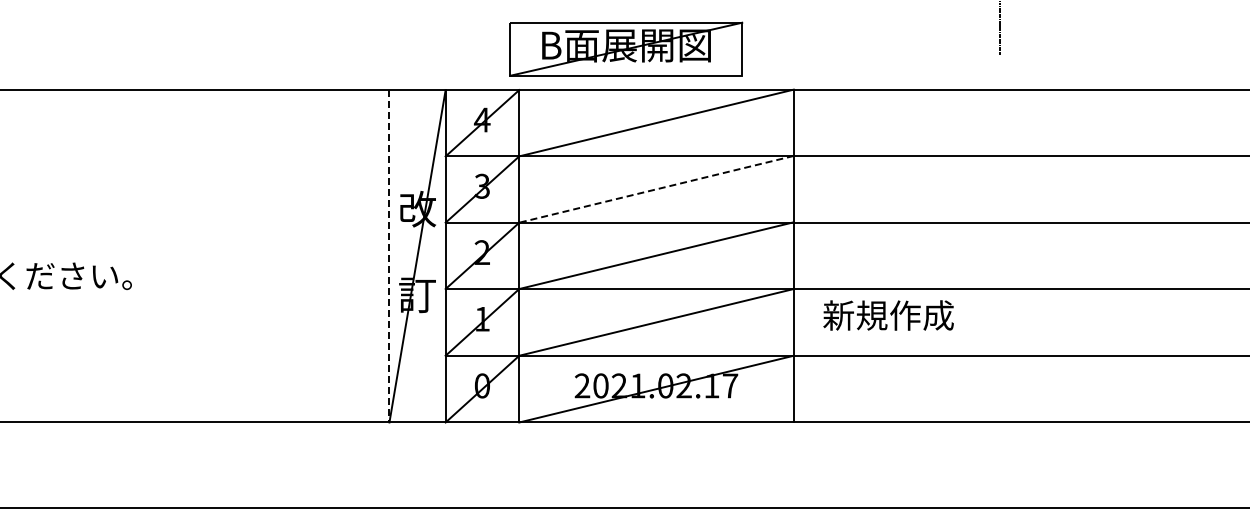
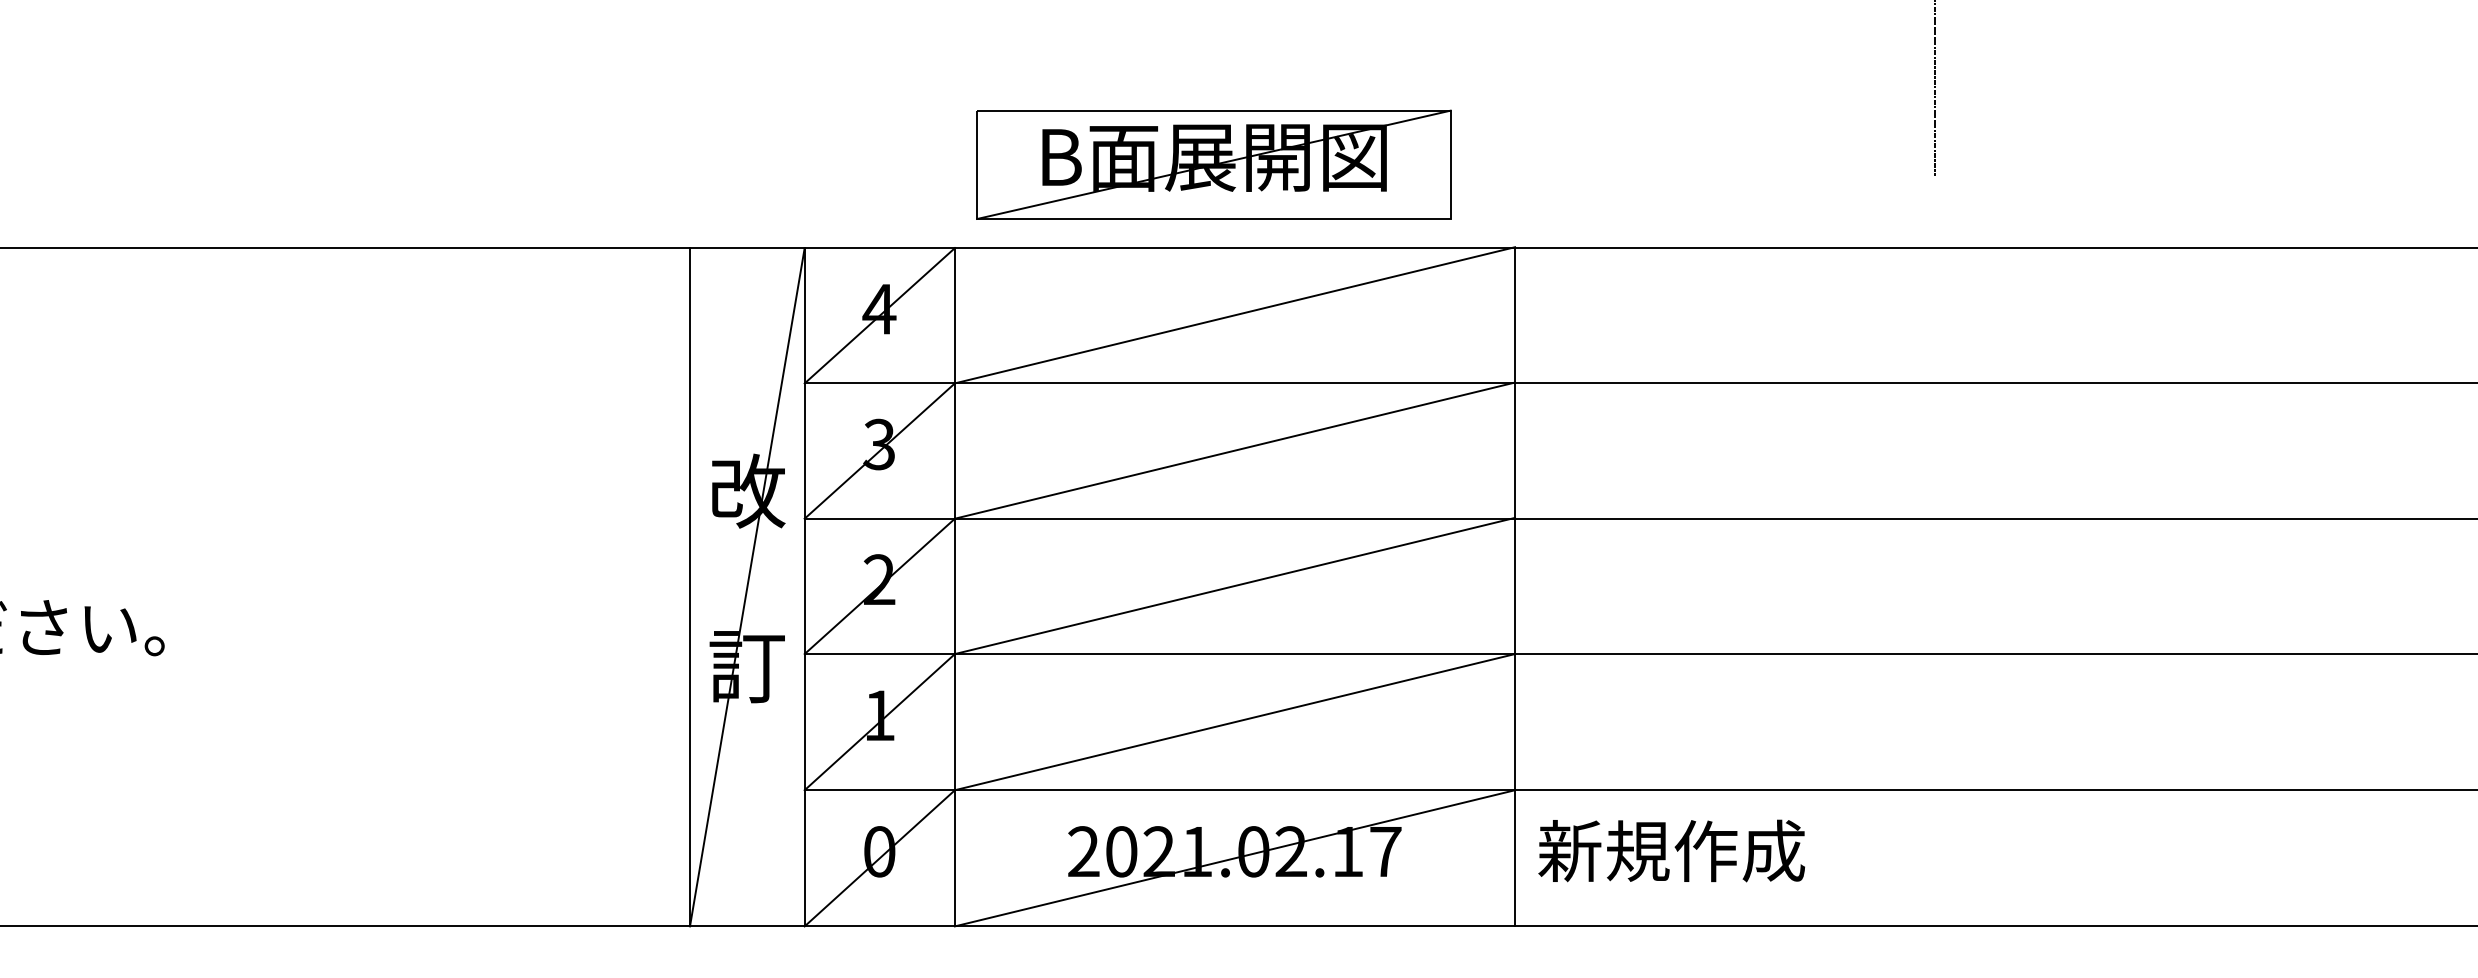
part: (626, 48) -> (1214, 163), moved
line: (656, 189) -> (1234, 450), dashed -> solid
line: (389, 256) -> (690, 587), dashed -> solid
text: (888, 315) -> (1671, 850), moved

